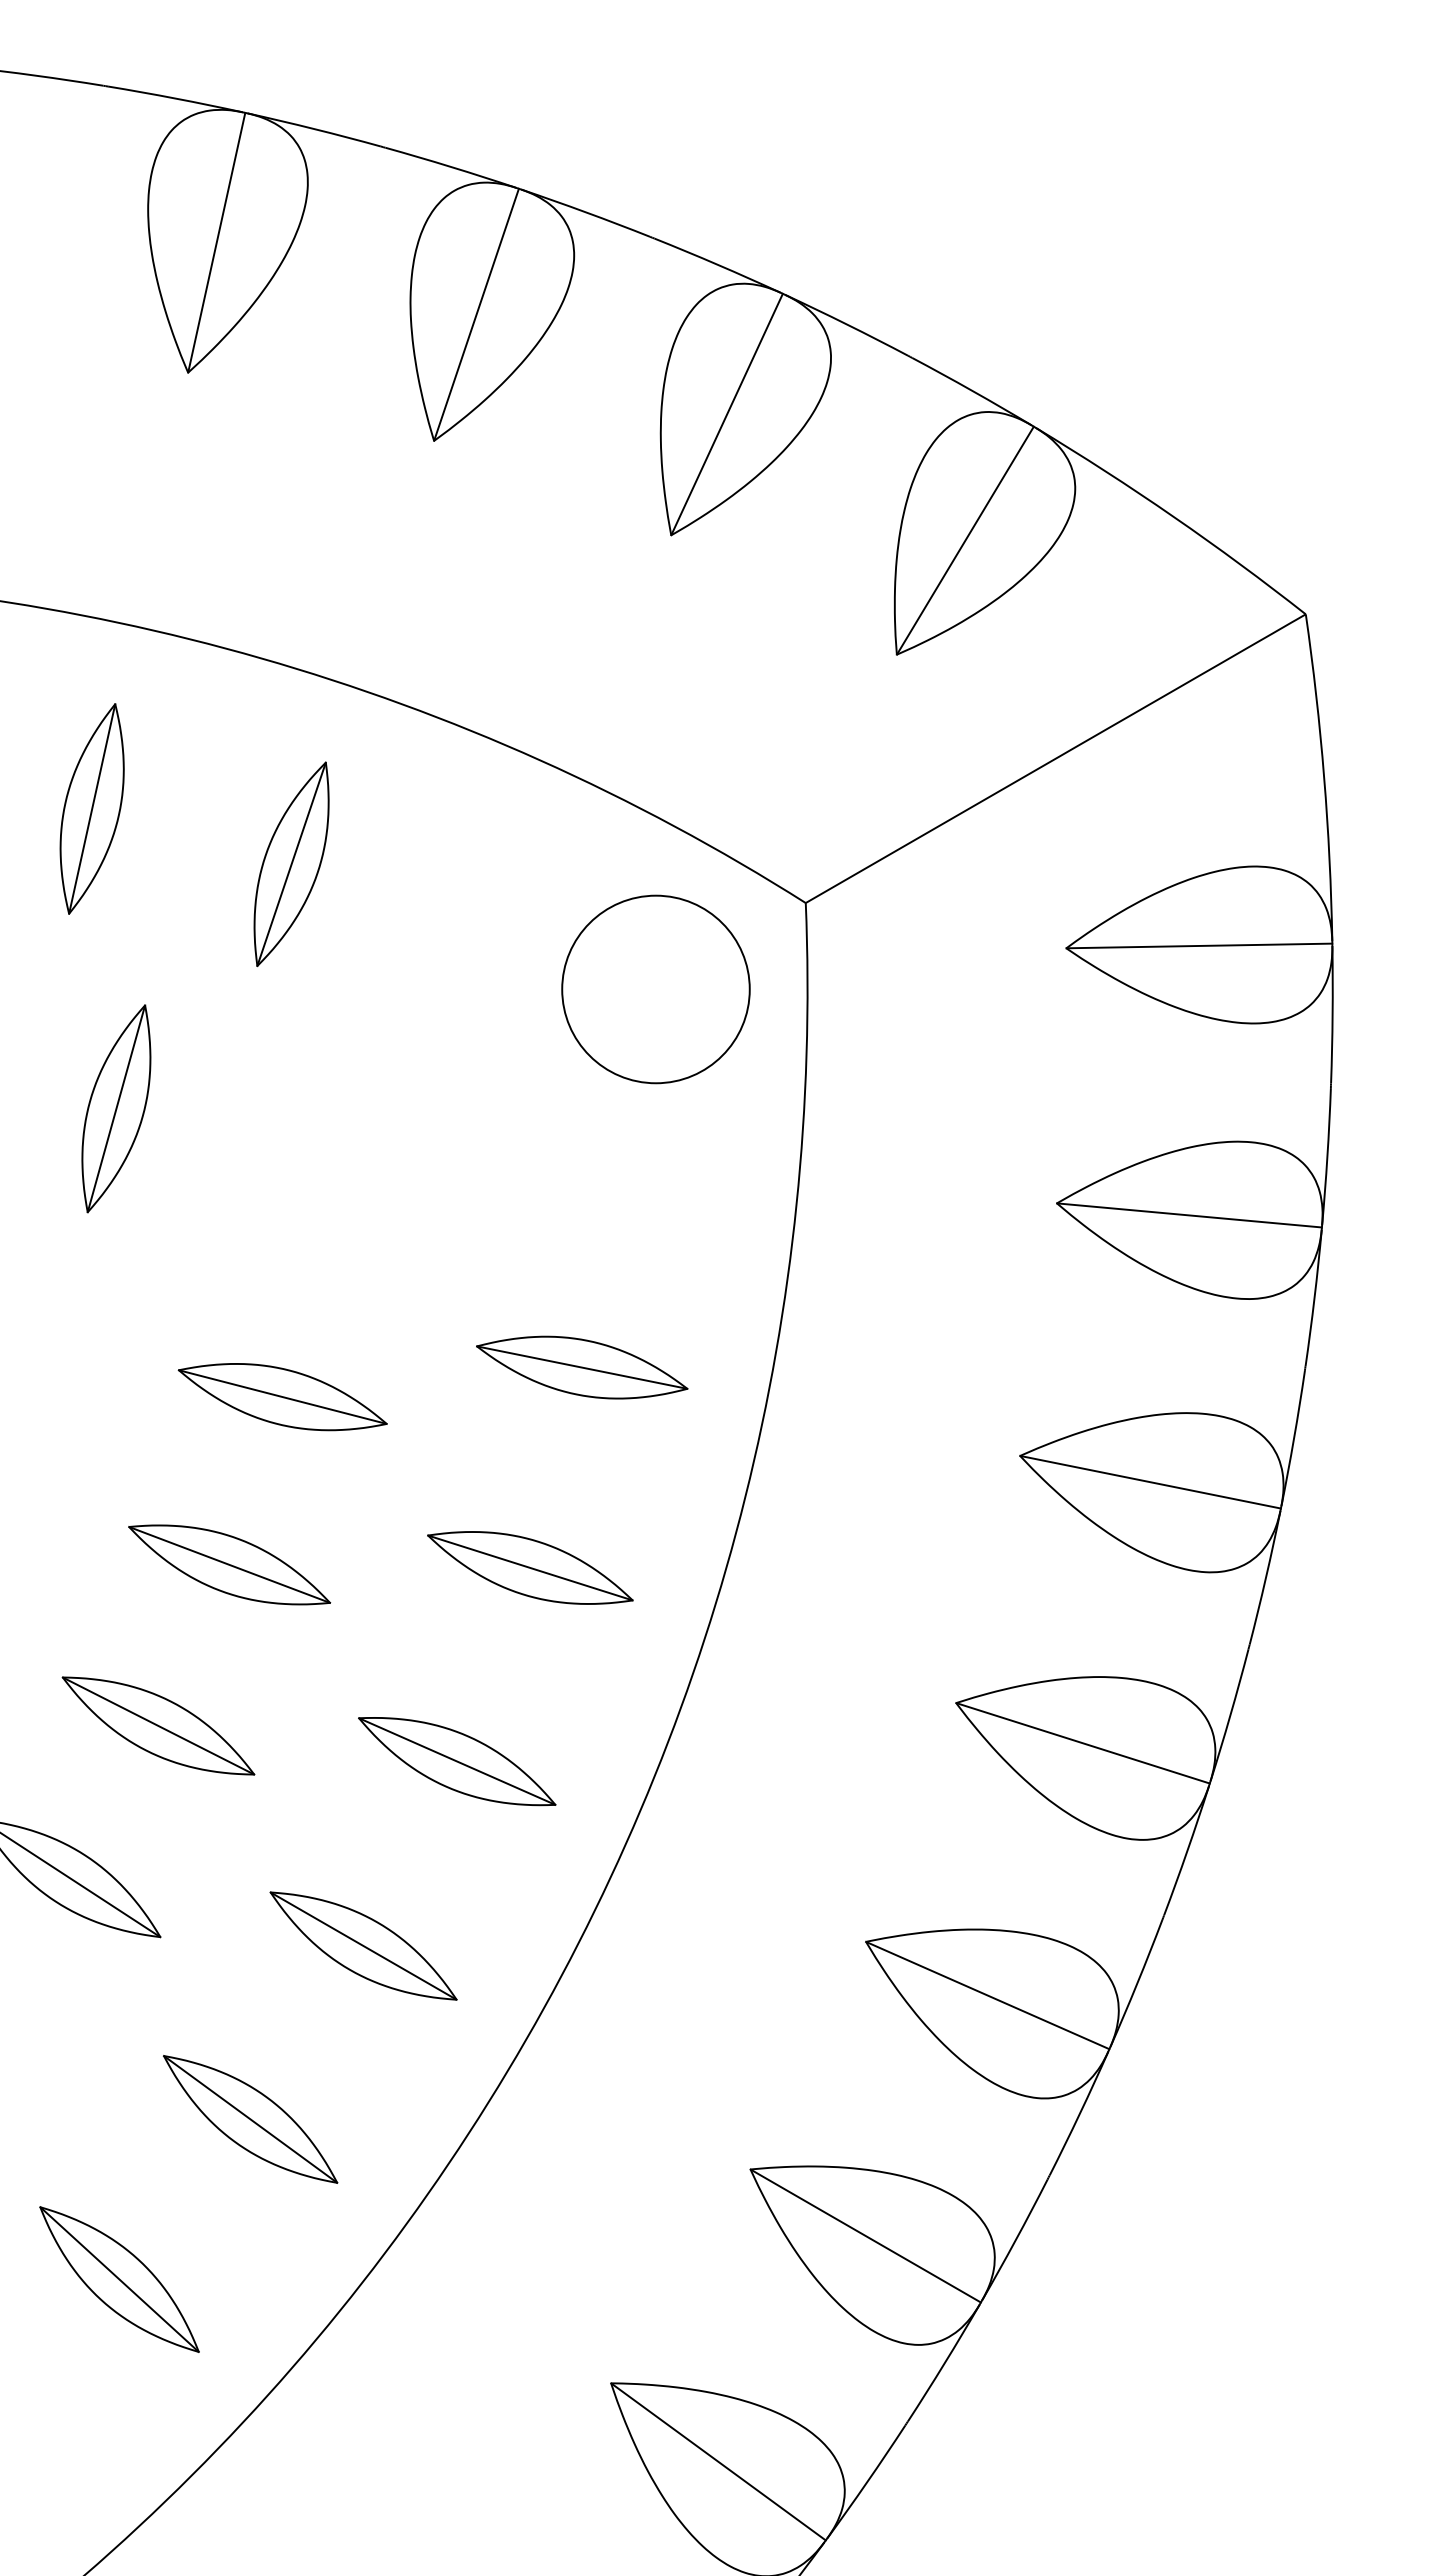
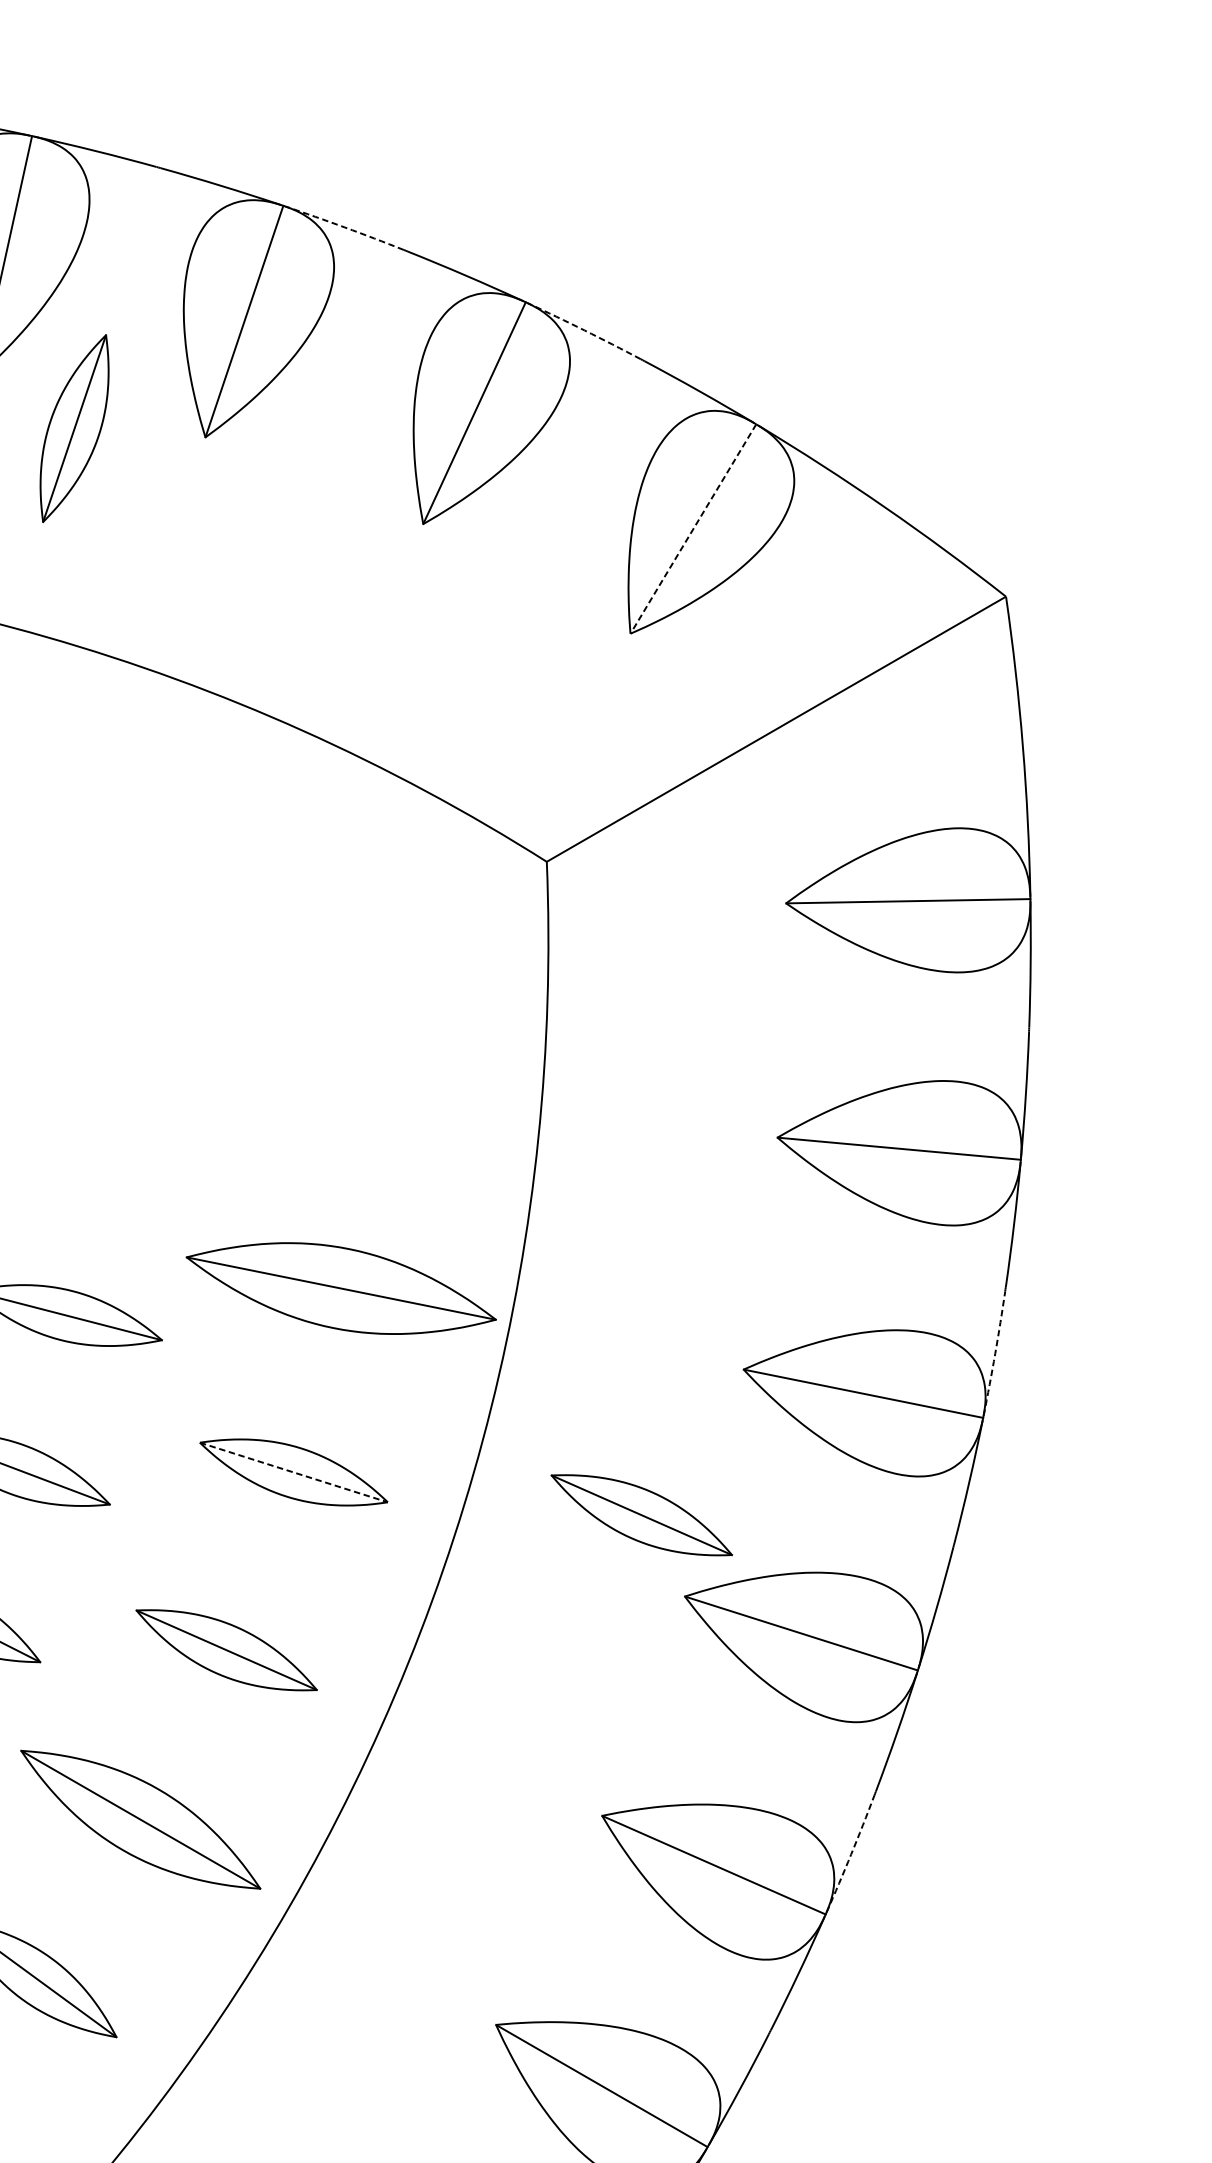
arc: (585, 212) -> (344, 227), solid -> dashed
arc: (846, 324) -> (584, 330), solid -> dashed
line: (965, 540) -> (693, 528), solid -> dashed
part: (291, 864) -> (74, 428), moved
circle: (655, 989) -> (408, 941), removed
part: (582, 1367) -> (341, 1288), size x1.6
arc: (1294, 1438) -> (995, 1353), solid -> dashed
line: (530, 1568) -> (294, 1472), solid -> dashed
part: (909, 1614) -> (642, 1515), added
part: (363, 1945) -> (140, 1819), size x1.4
arc: (1137, 1983) -> (851, 1854), solid -> dashed

